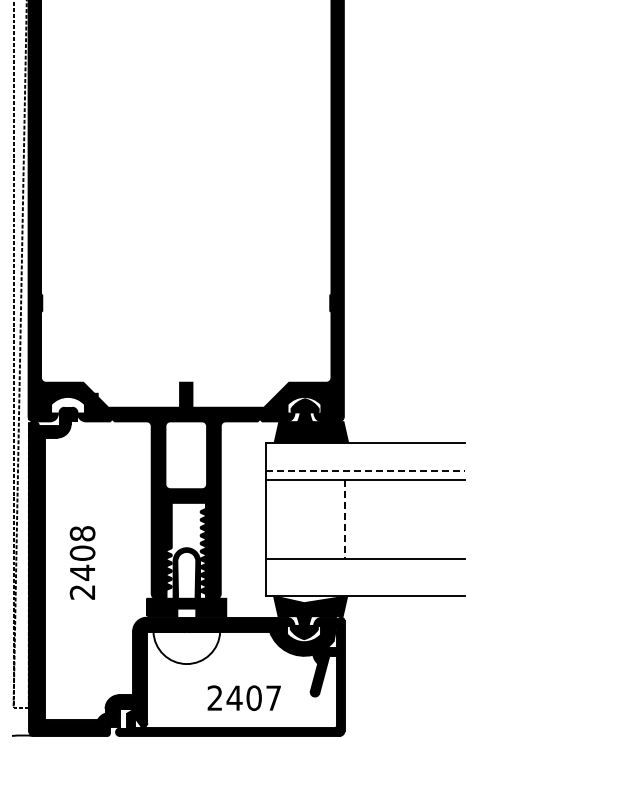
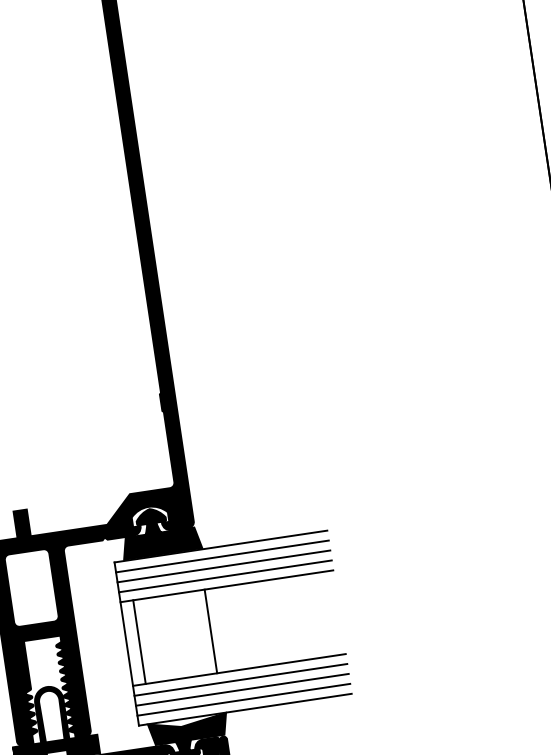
line: (365, 452) -> (222, 556), added
line: (365, 461) -> (224, 566), added
line: (365, 471) -> (225, 576), dashed -> solid
line: (277, 519) -> (139, 641), added
line: (344, 520) -> (211, 632), dashed -> solid
line: (365, 568) -> (241, 680), added
line: (365, 577) -> (242, 689), added
line: (365, 586) -> (243, 699), added

